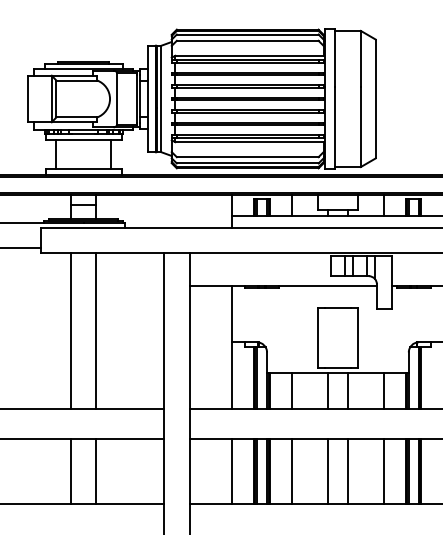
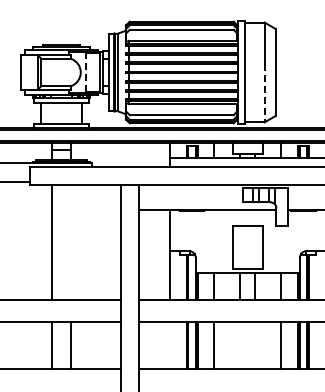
line: (116, 97) -> (85, 71), solid -> dashed
line: (360, 127) -> (264, 93), solid -> dashed
line: (95, 330) -> (70, 242), removed
line: (231, 471) -> (169, 345), removed
line: (327, 471) -> (240, 345), removed
line: (348, 471) -> (255, 345), removed

